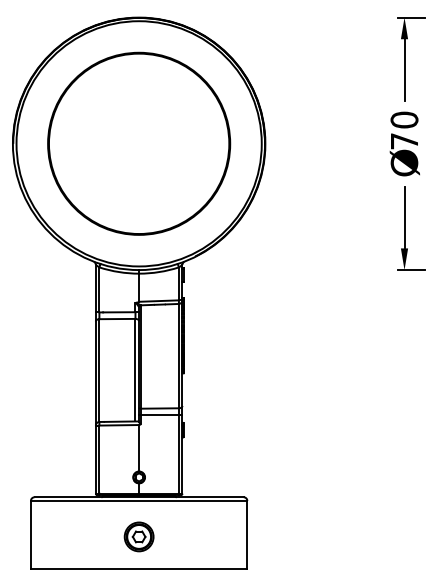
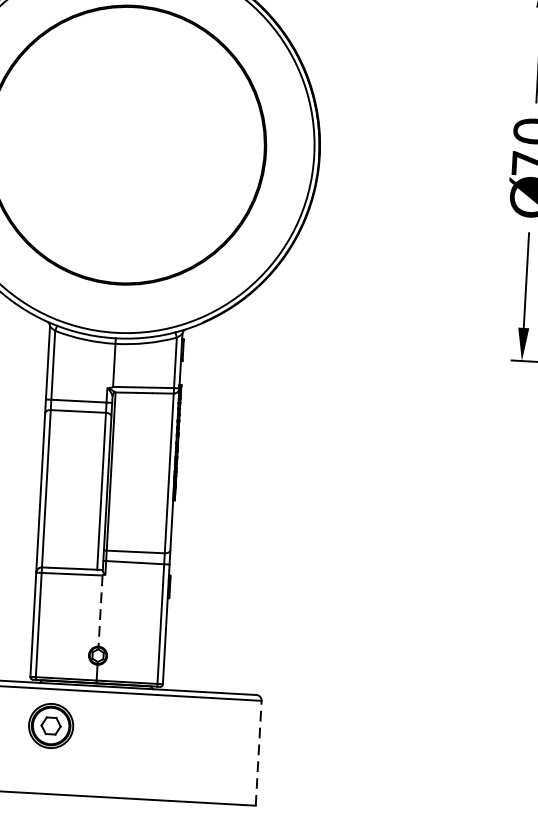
line: (139, 448) -> (101, 611), solid -> dashed
line: (247, 534) -> (258, 752), solid -> dashed
part: (138, 536) -> (50, 725), moved

